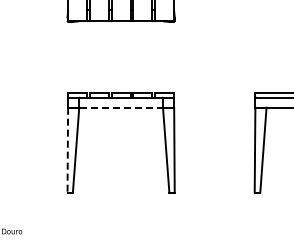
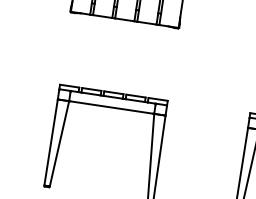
line: (121, 107) -> (112, 107), dashed -> solid
line: (67, 150) -> (50, 142), dashed -> solid

